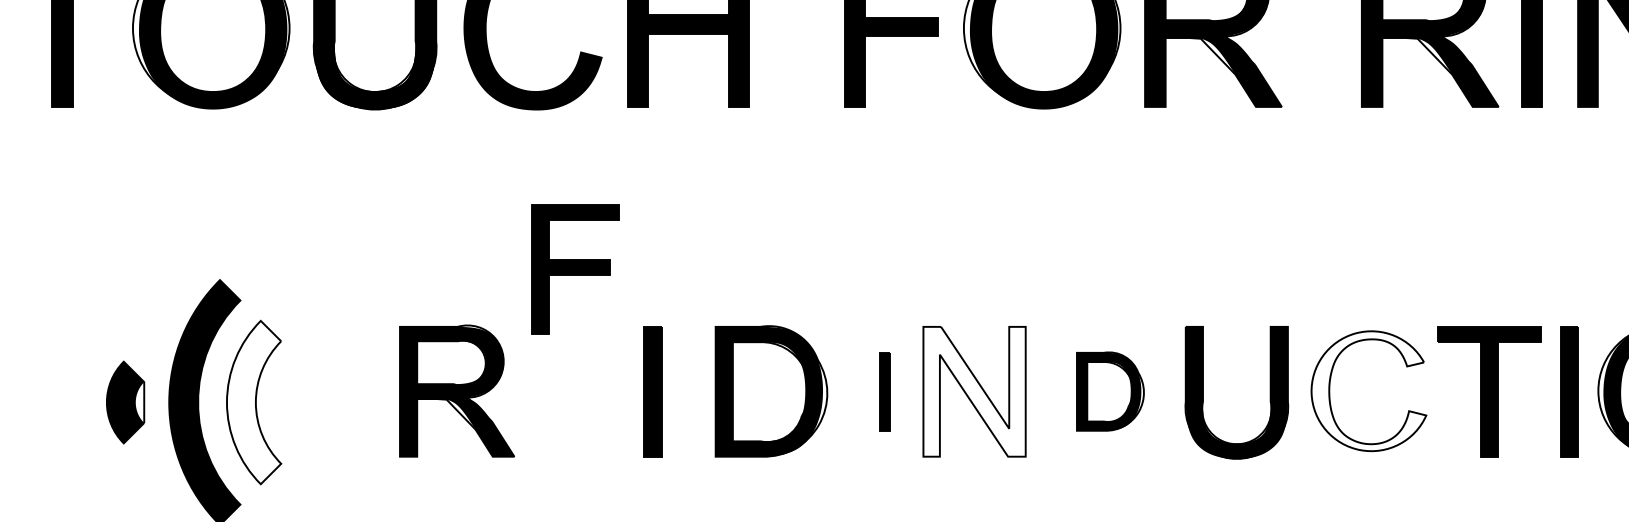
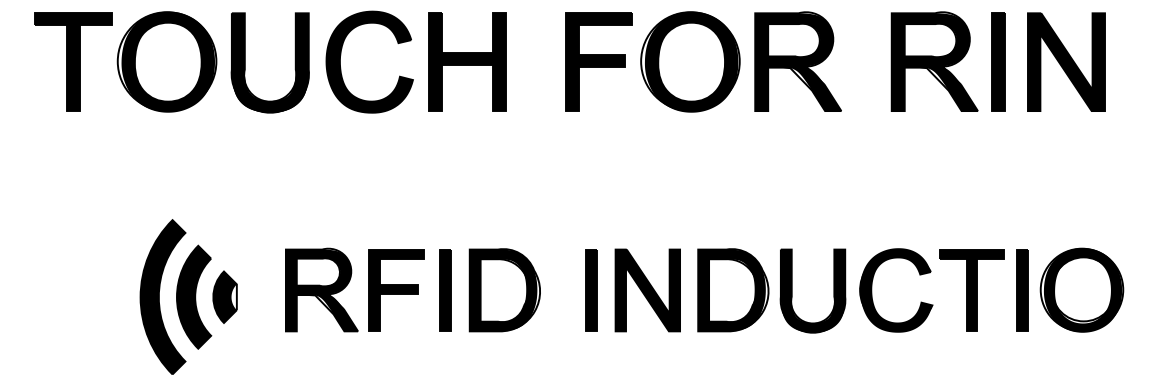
part: (575, 269) -> (396, 290), moved
part: (770, 391) -> (504, 290), moved
part: (885, 391) -> (591, 290), size x1.67
fill: (974, 391) -> (647, 290), added
part: (1110, 391) -> (733, 290), size x1.67
fill: (1369, 391) -> (896, 290), added
part: (124, 401) -> (224, 296), moved
fill: (253, 401) -> (193, 296), added

